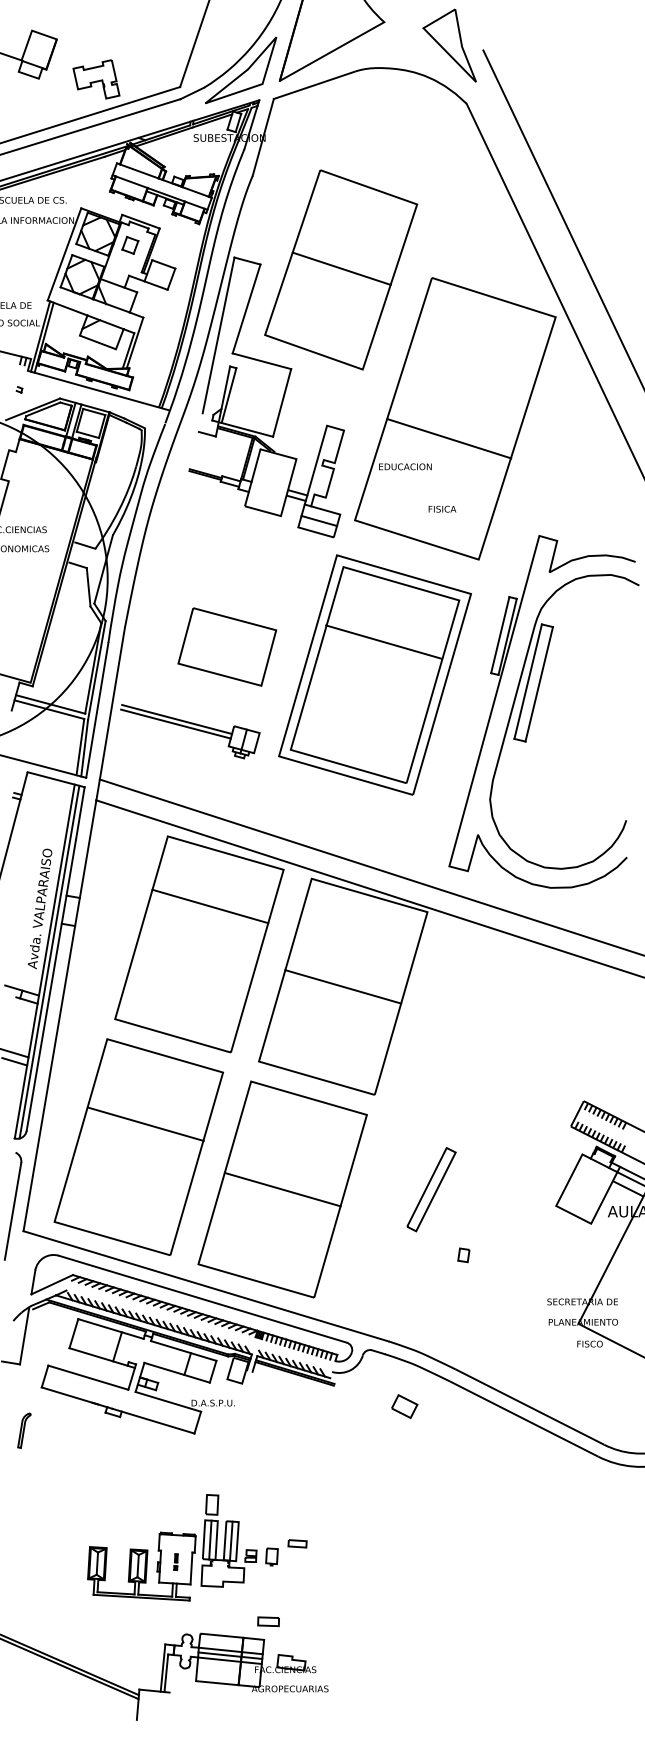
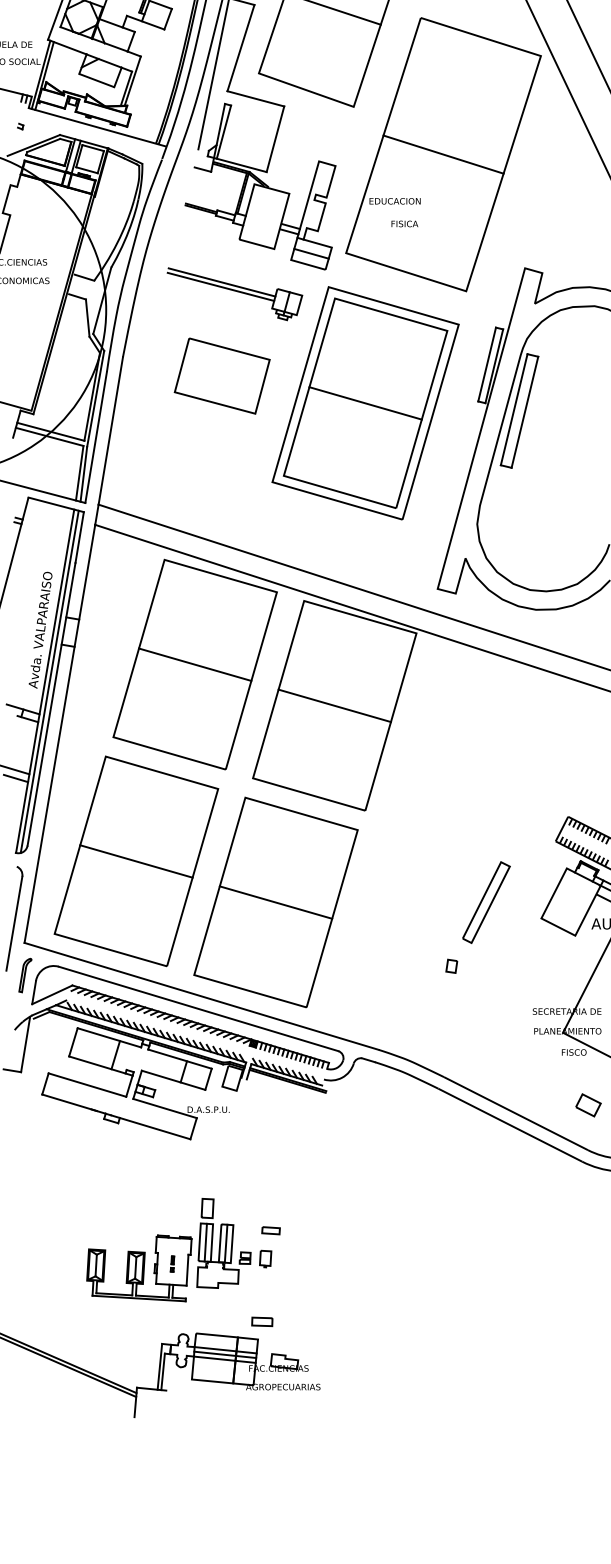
line: (449, 438) -> (443, 154), moved
text: (442, 508) -> (404, 223), moved
line: (383, 641) -> (365, 402), moved
part: (190, 731) -> (235, 294), moved
line: (210, 906) -> (195, 664), moved
line: (145, 1123) -> (136, 860), moved
part: (431, 1189) -> (486, 902), moved
part: (404, 1406) -> (588, 1105), moved
part: (24, 1430) -> (25, 975), moved
part: (297, 1543) -> (270, 1230), moved

